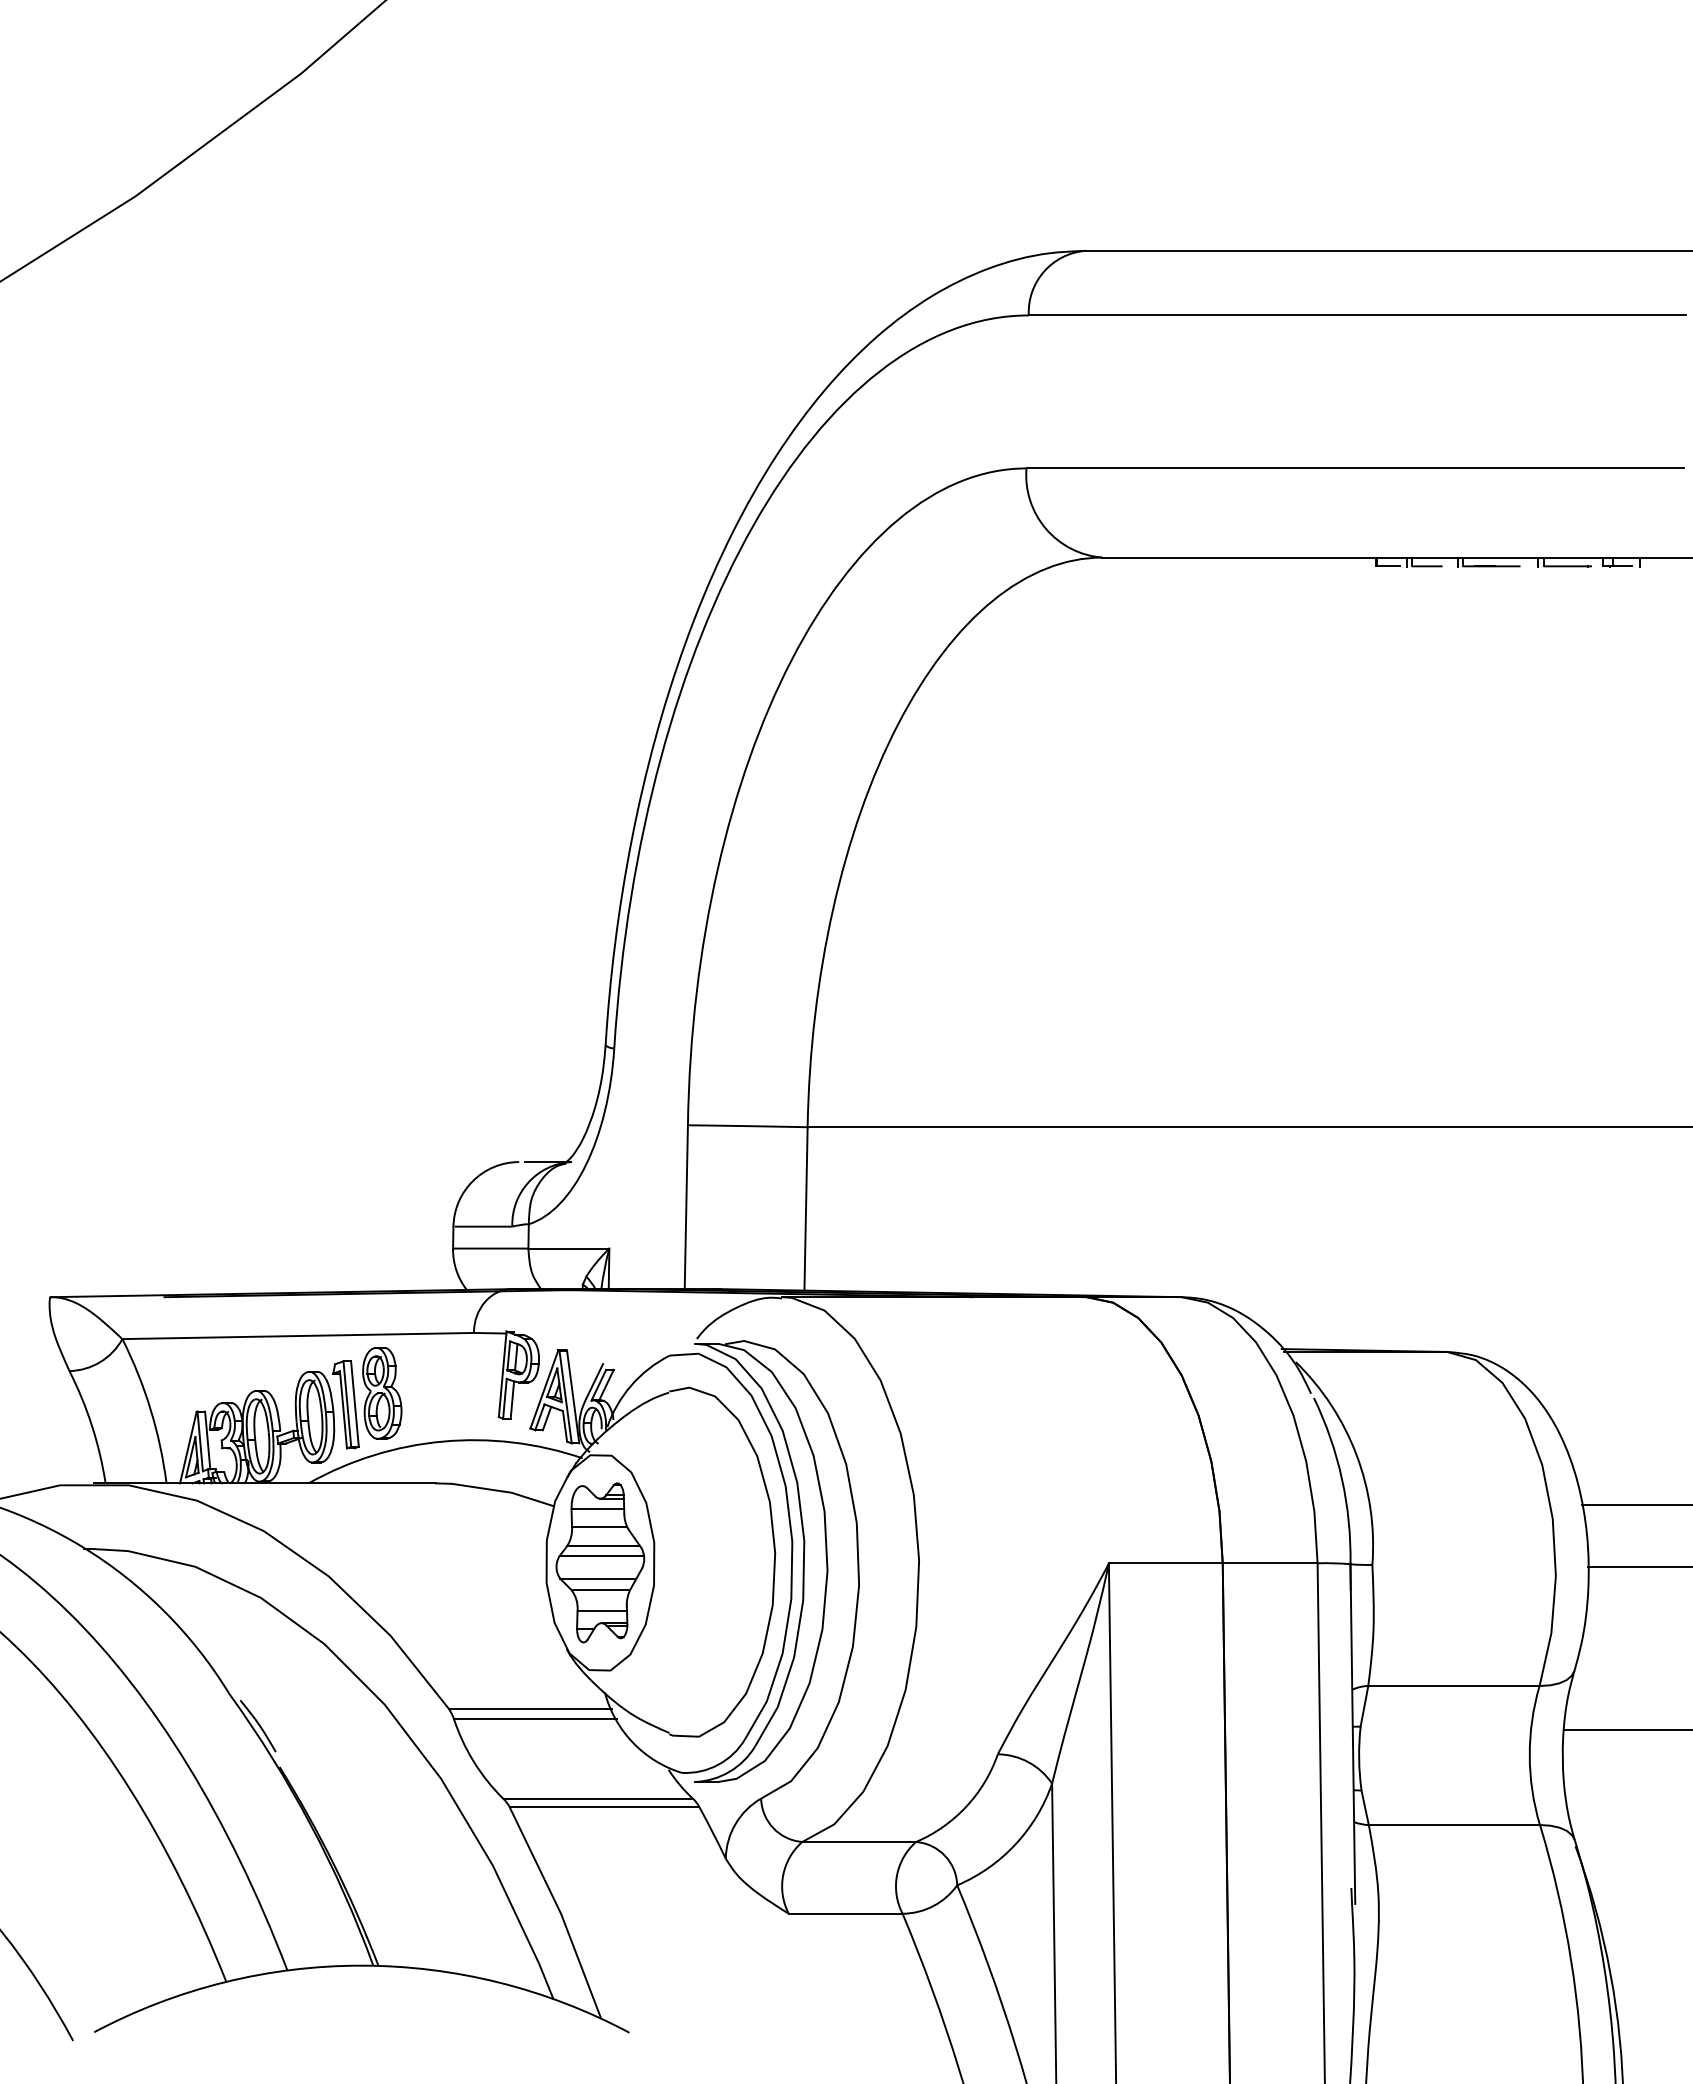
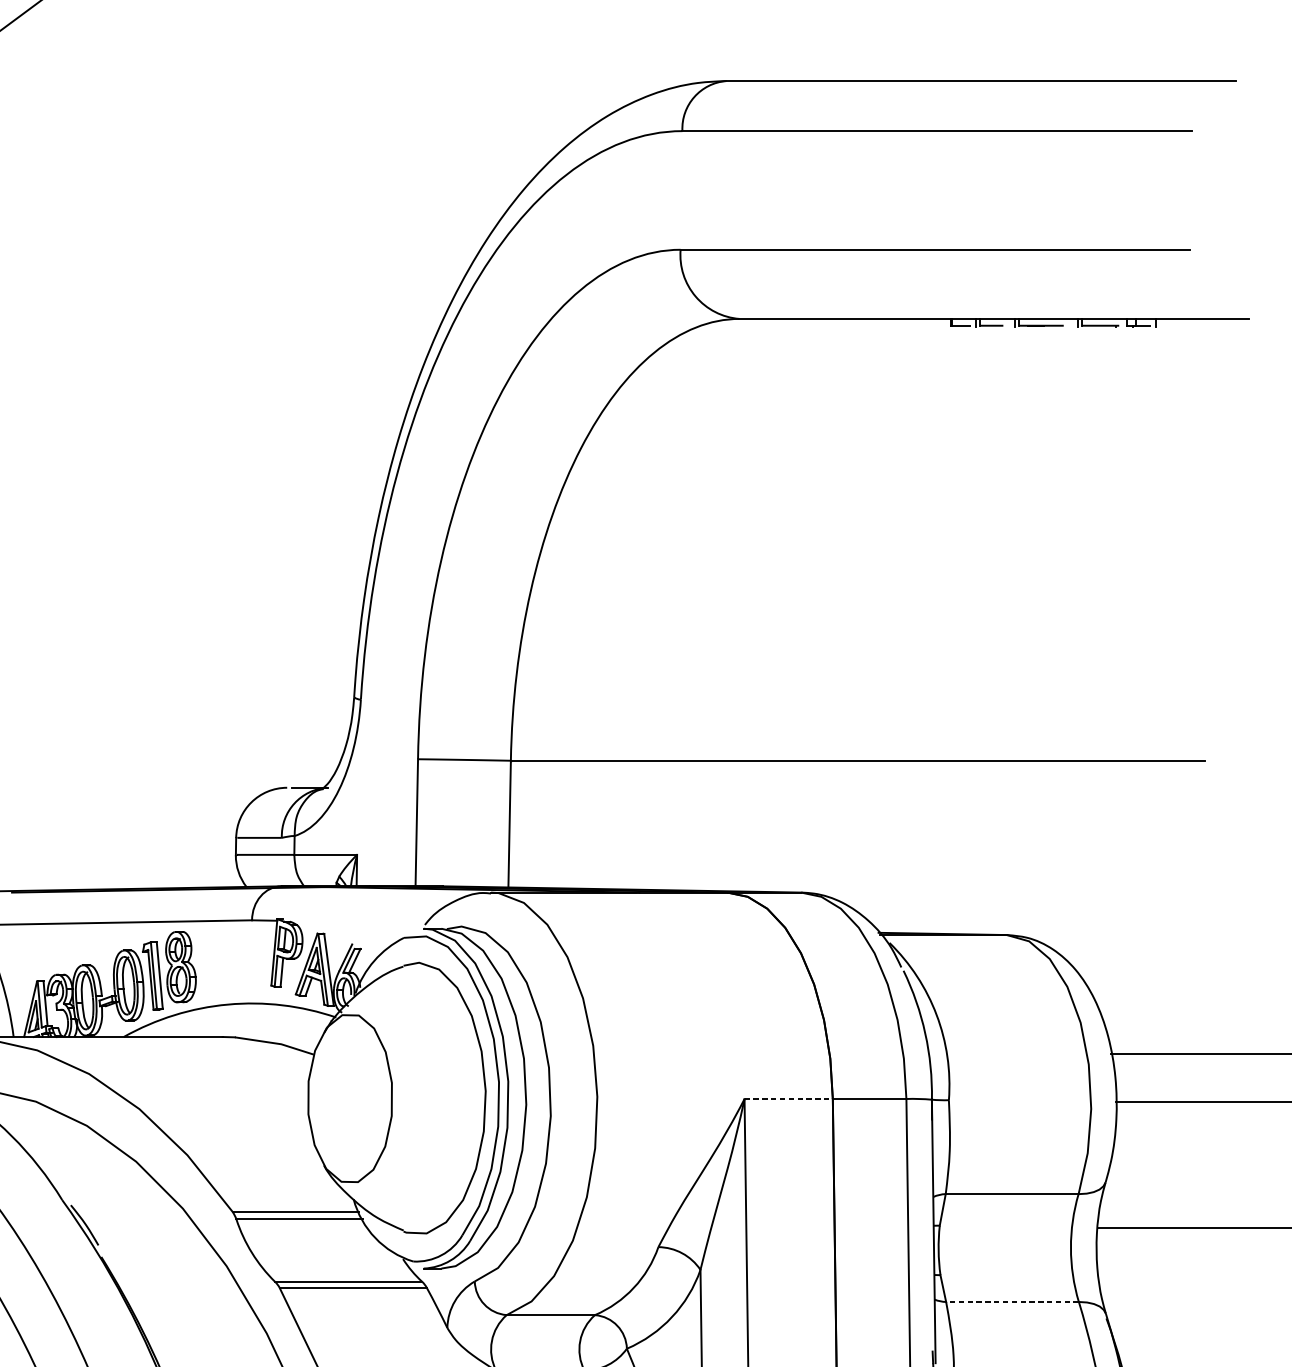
part: (600, 1562) -> (350, 1098), removed
line: (1165, 1563) -> (788, 1099), solid -> dashed
line: (1454, 1825) -> (1012, 1302), solid -> dashed

